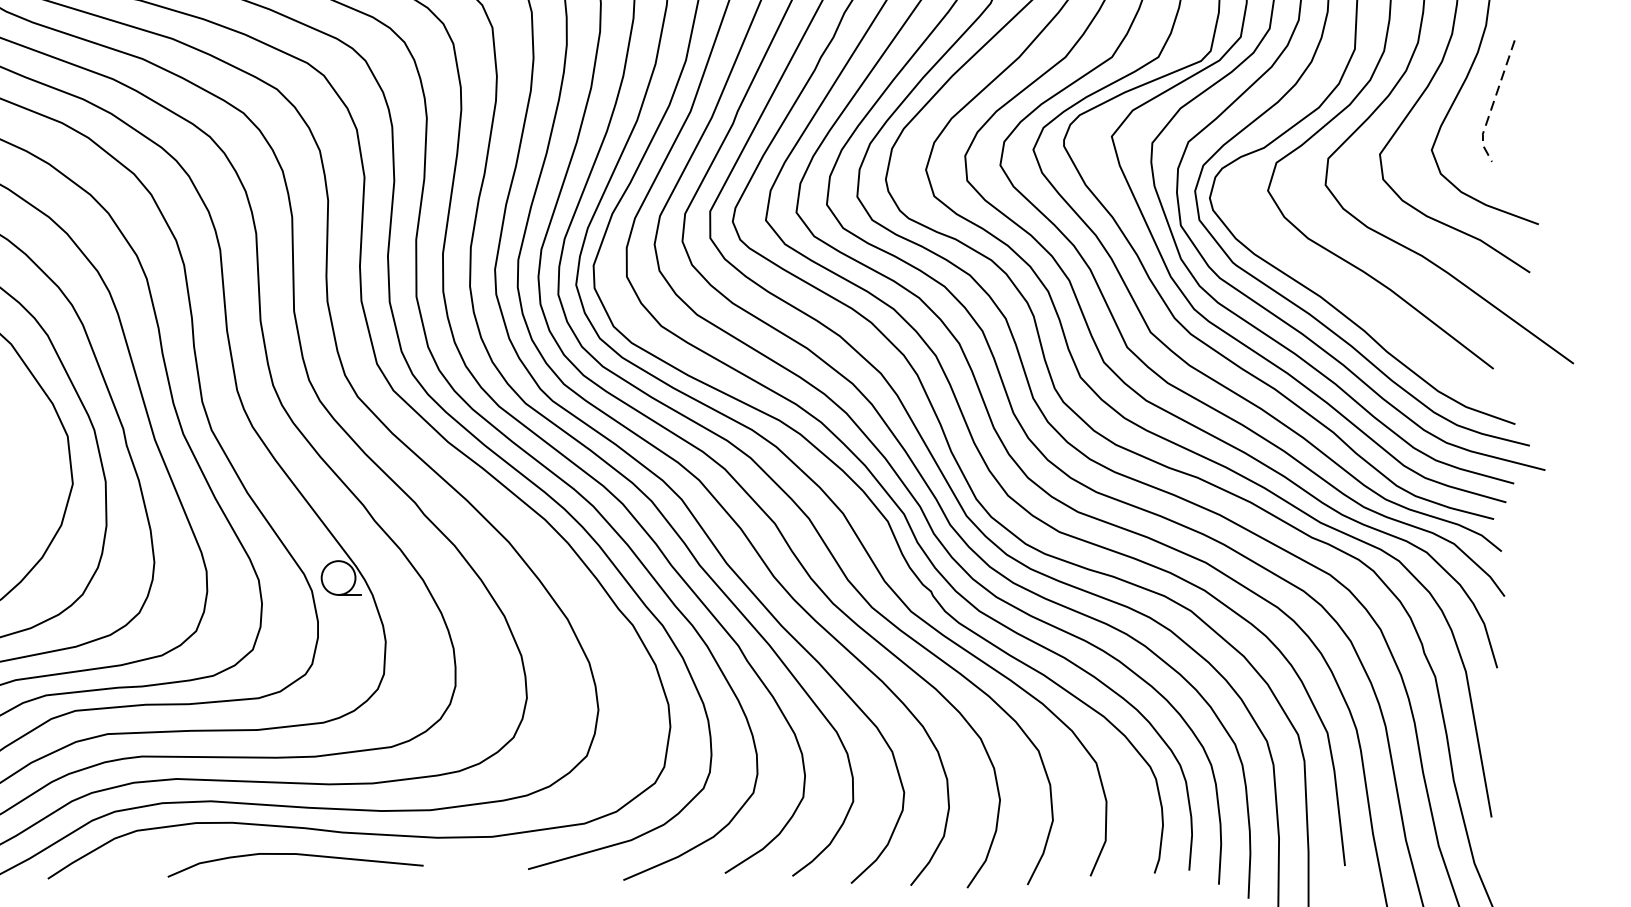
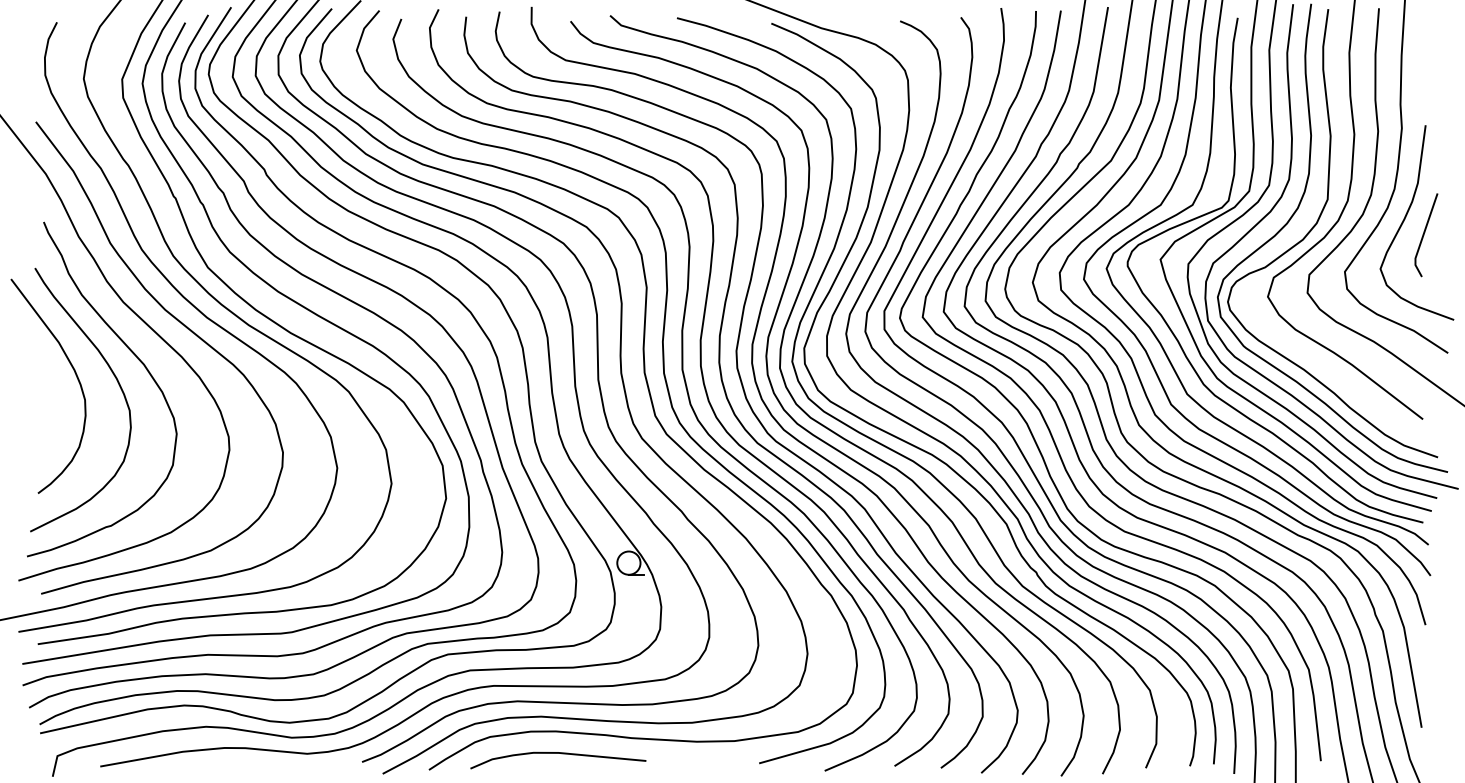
line: (1492, 102) -> (1422, 236), dashed -> solid
curve: (300, 856) -> (561, 754), moved

